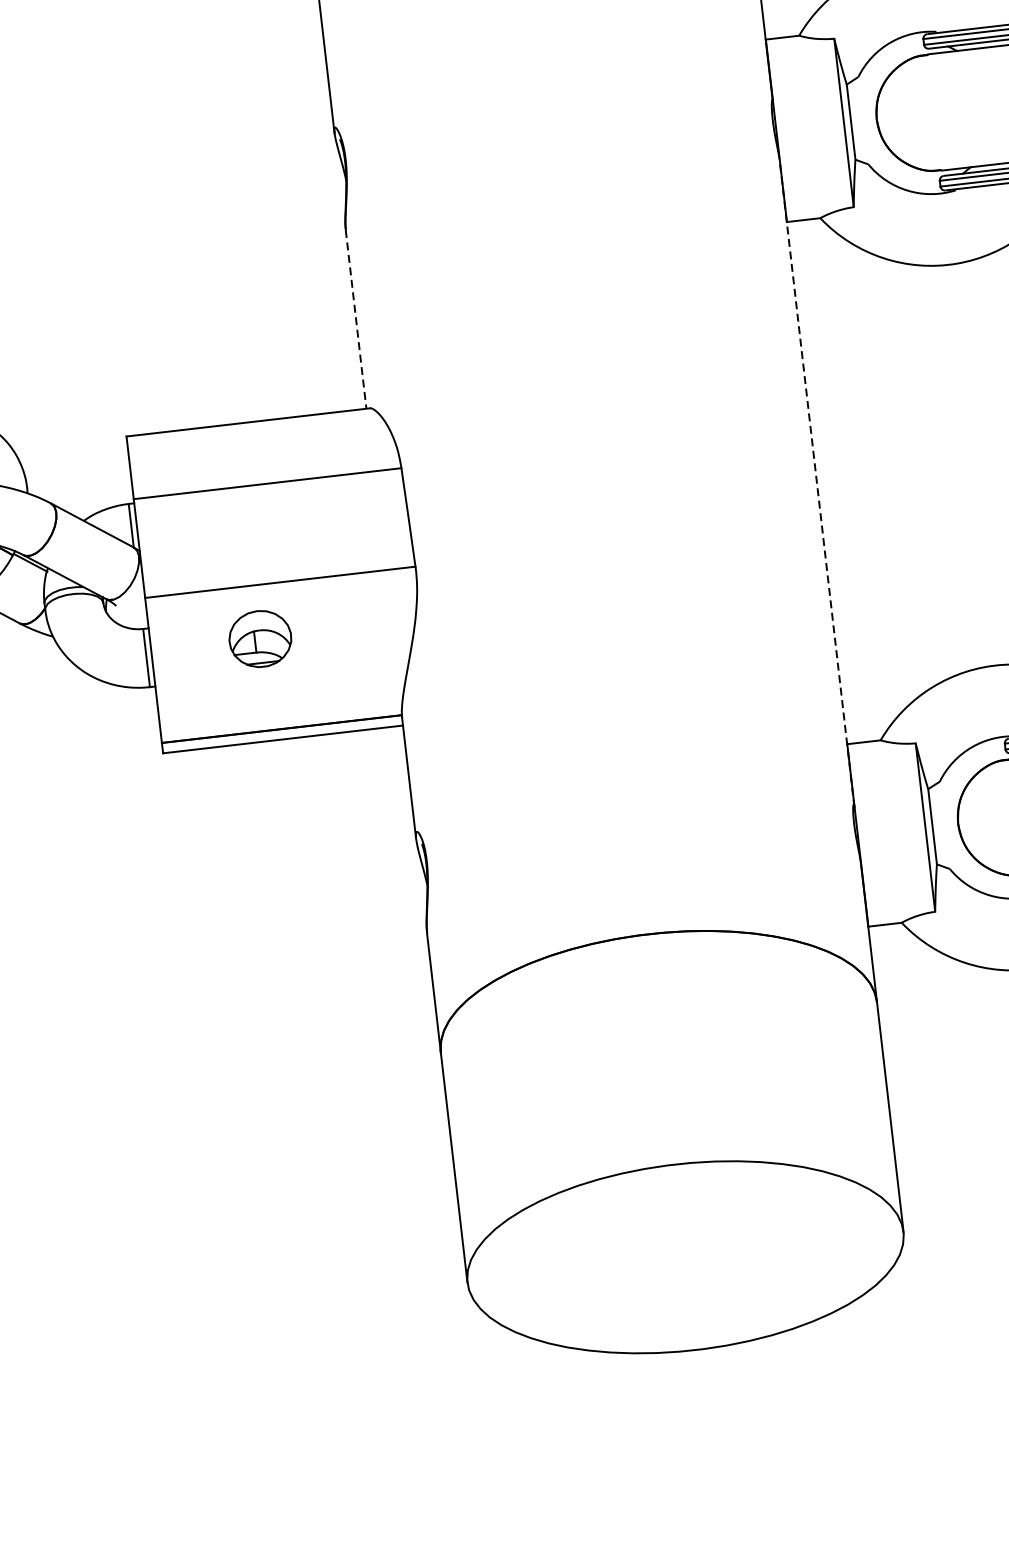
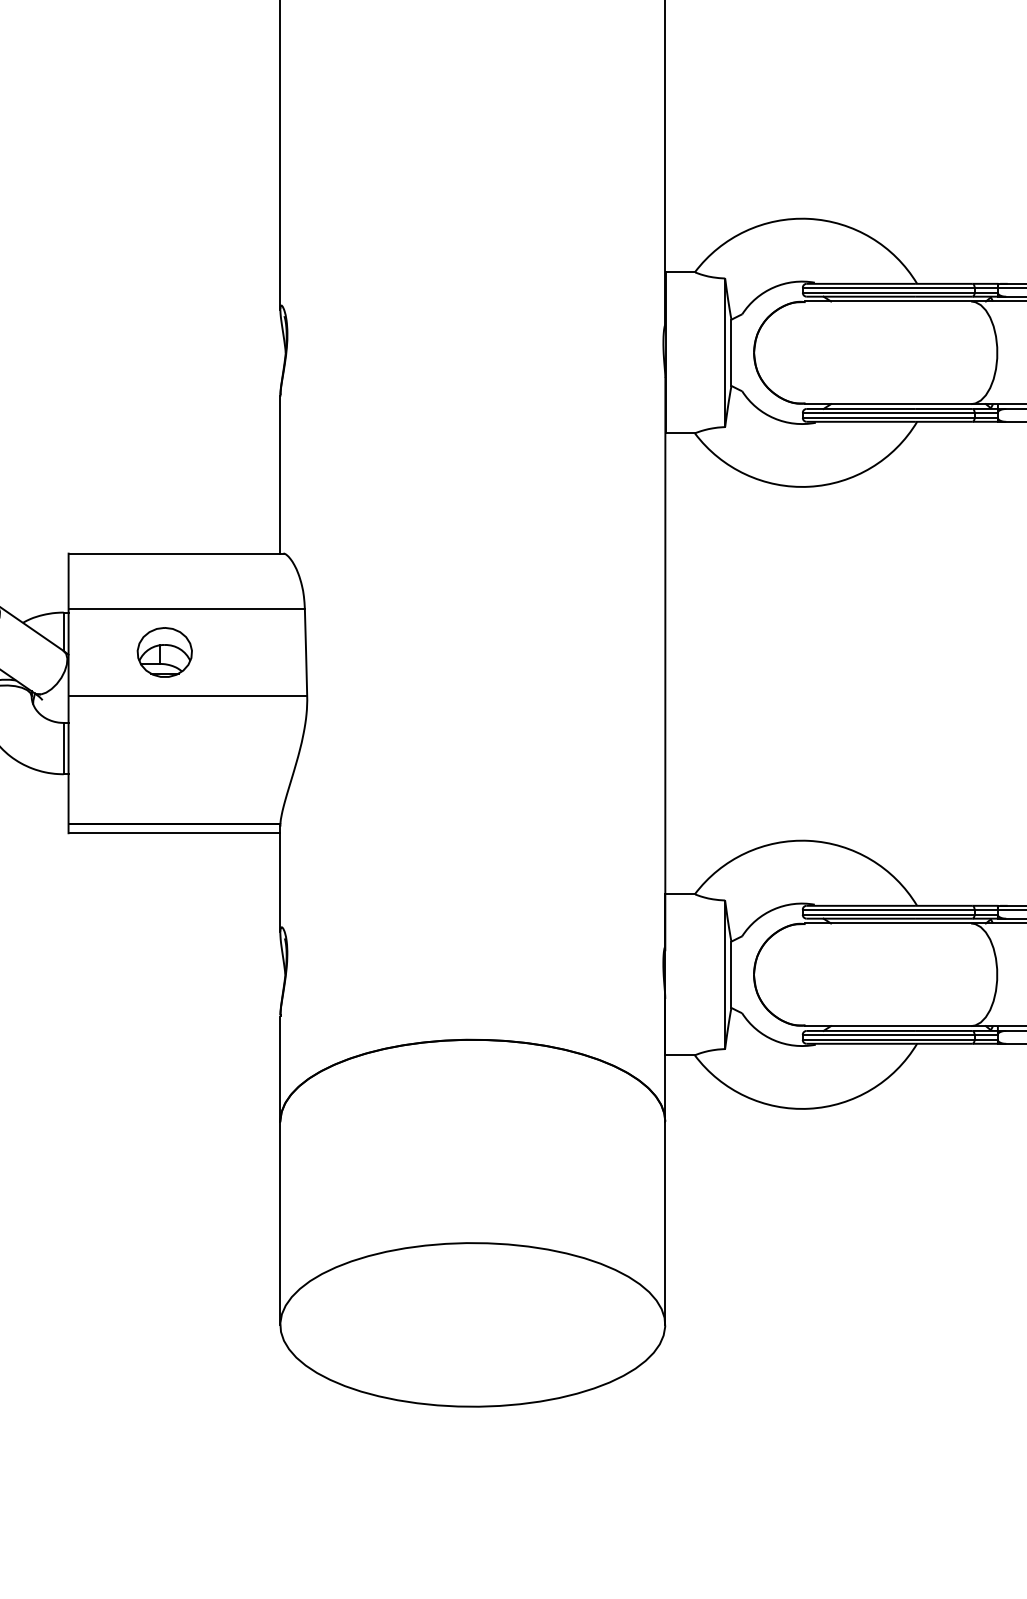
line: (356, 319) -> (280, 474), dashed -> solid
line: (817, 482) -> (665, 663), dashed -> solid
part: (260, 639) -> (164, 652), moved

